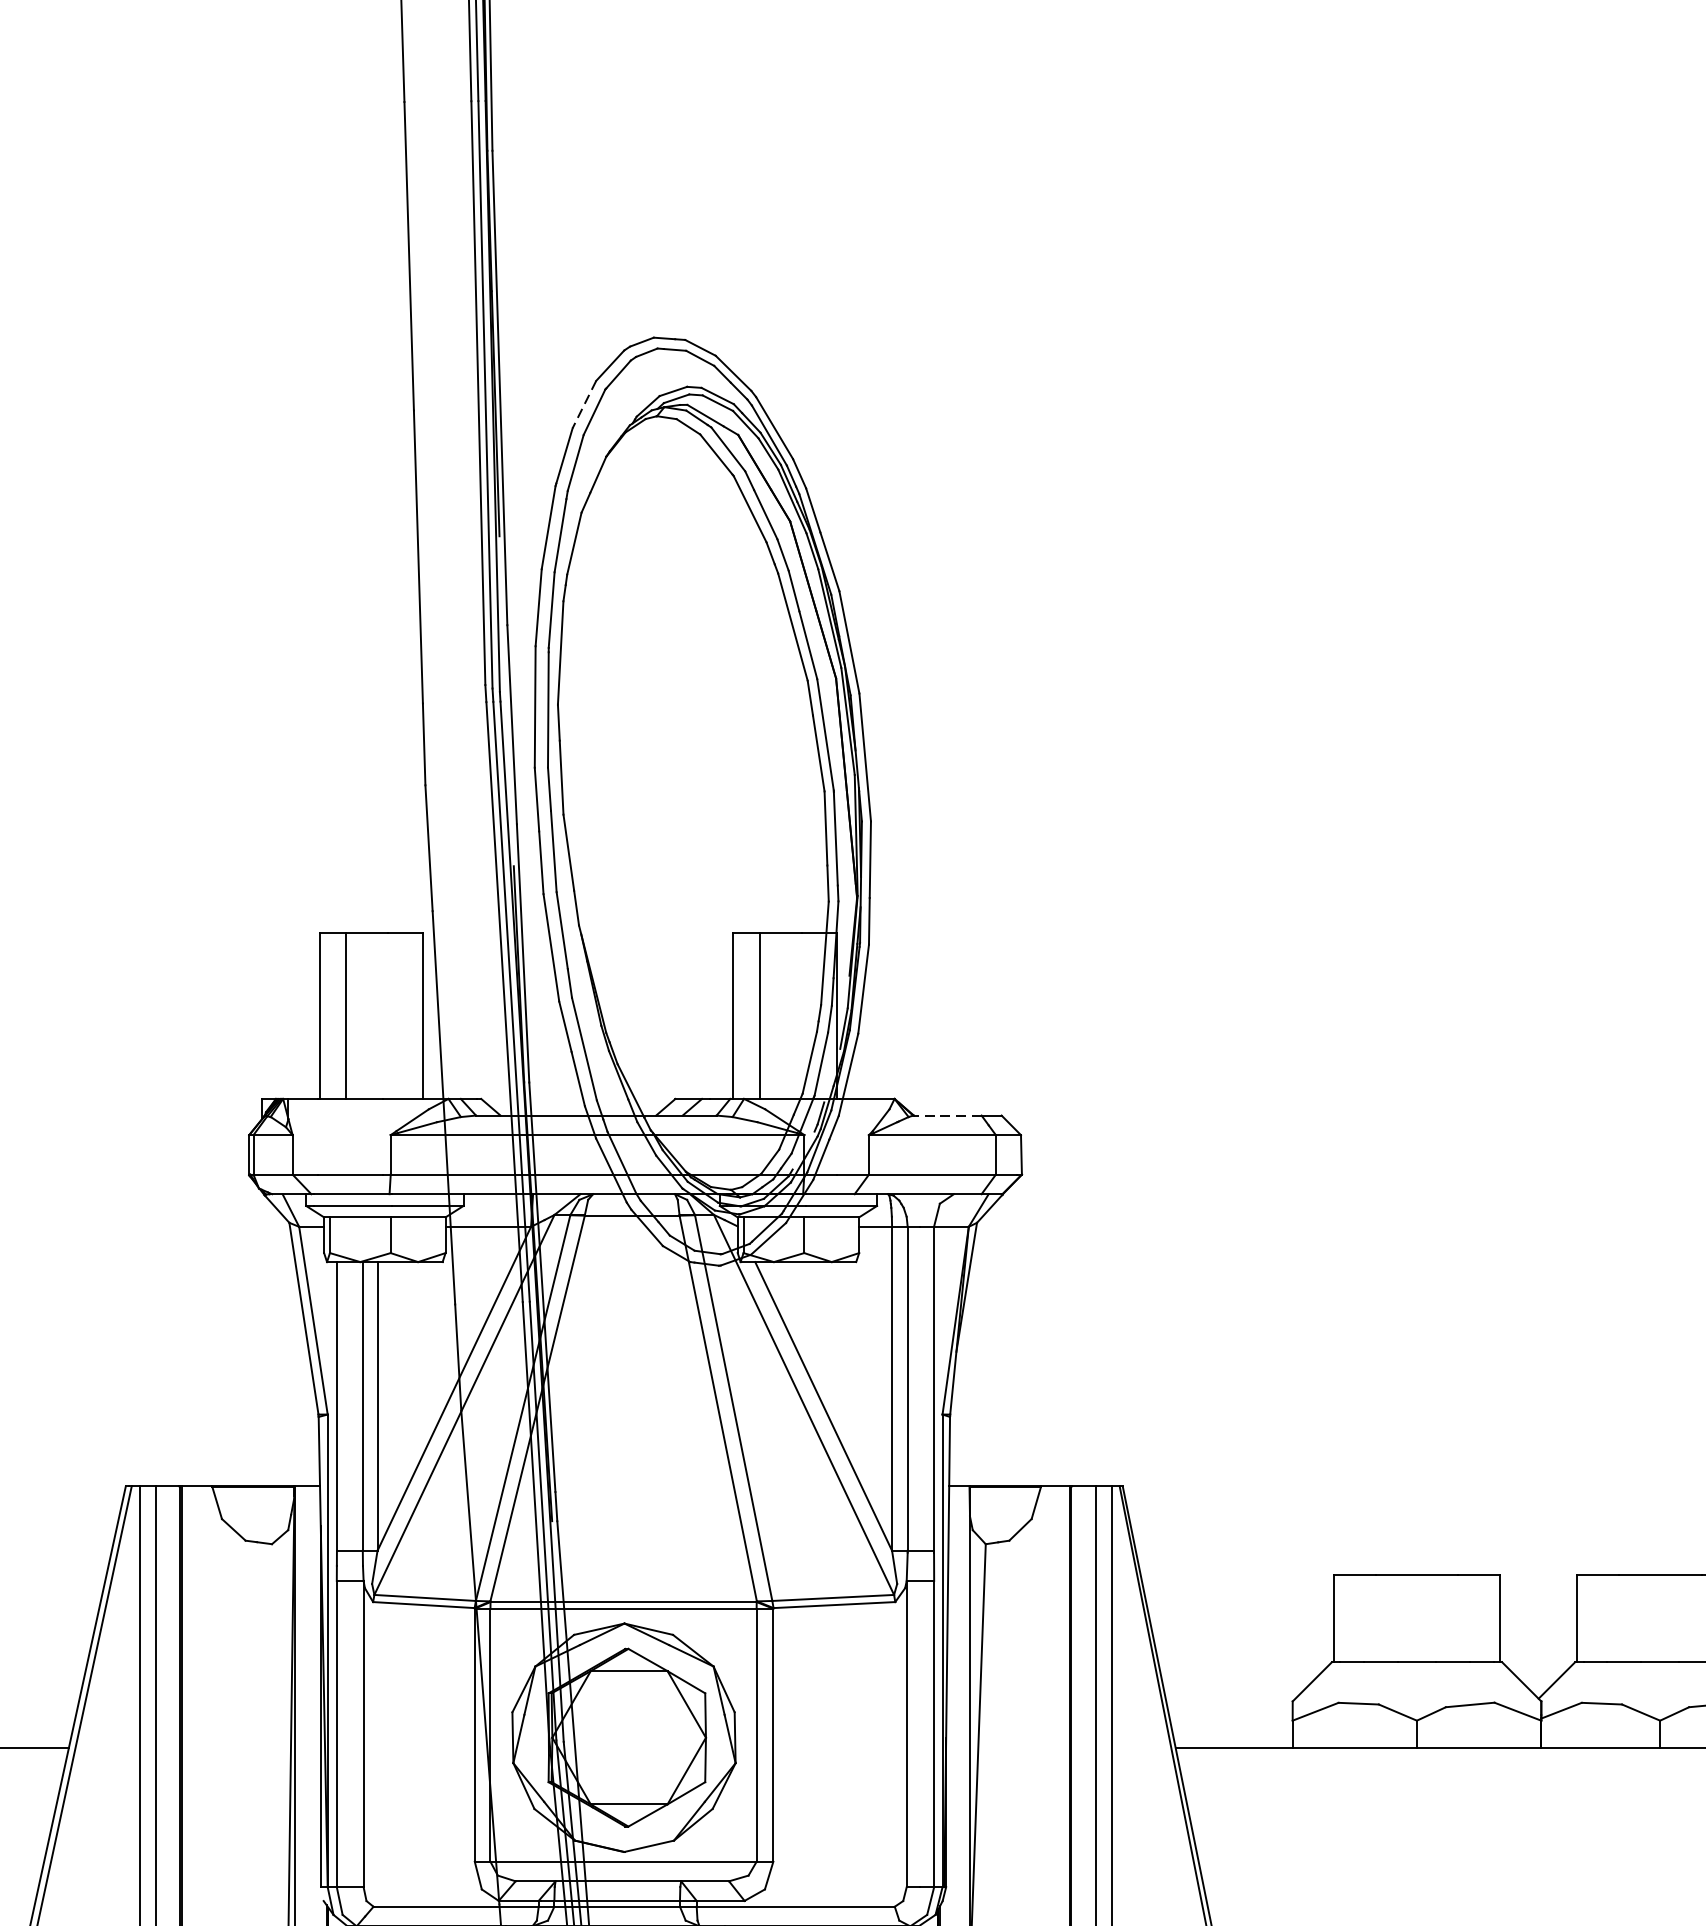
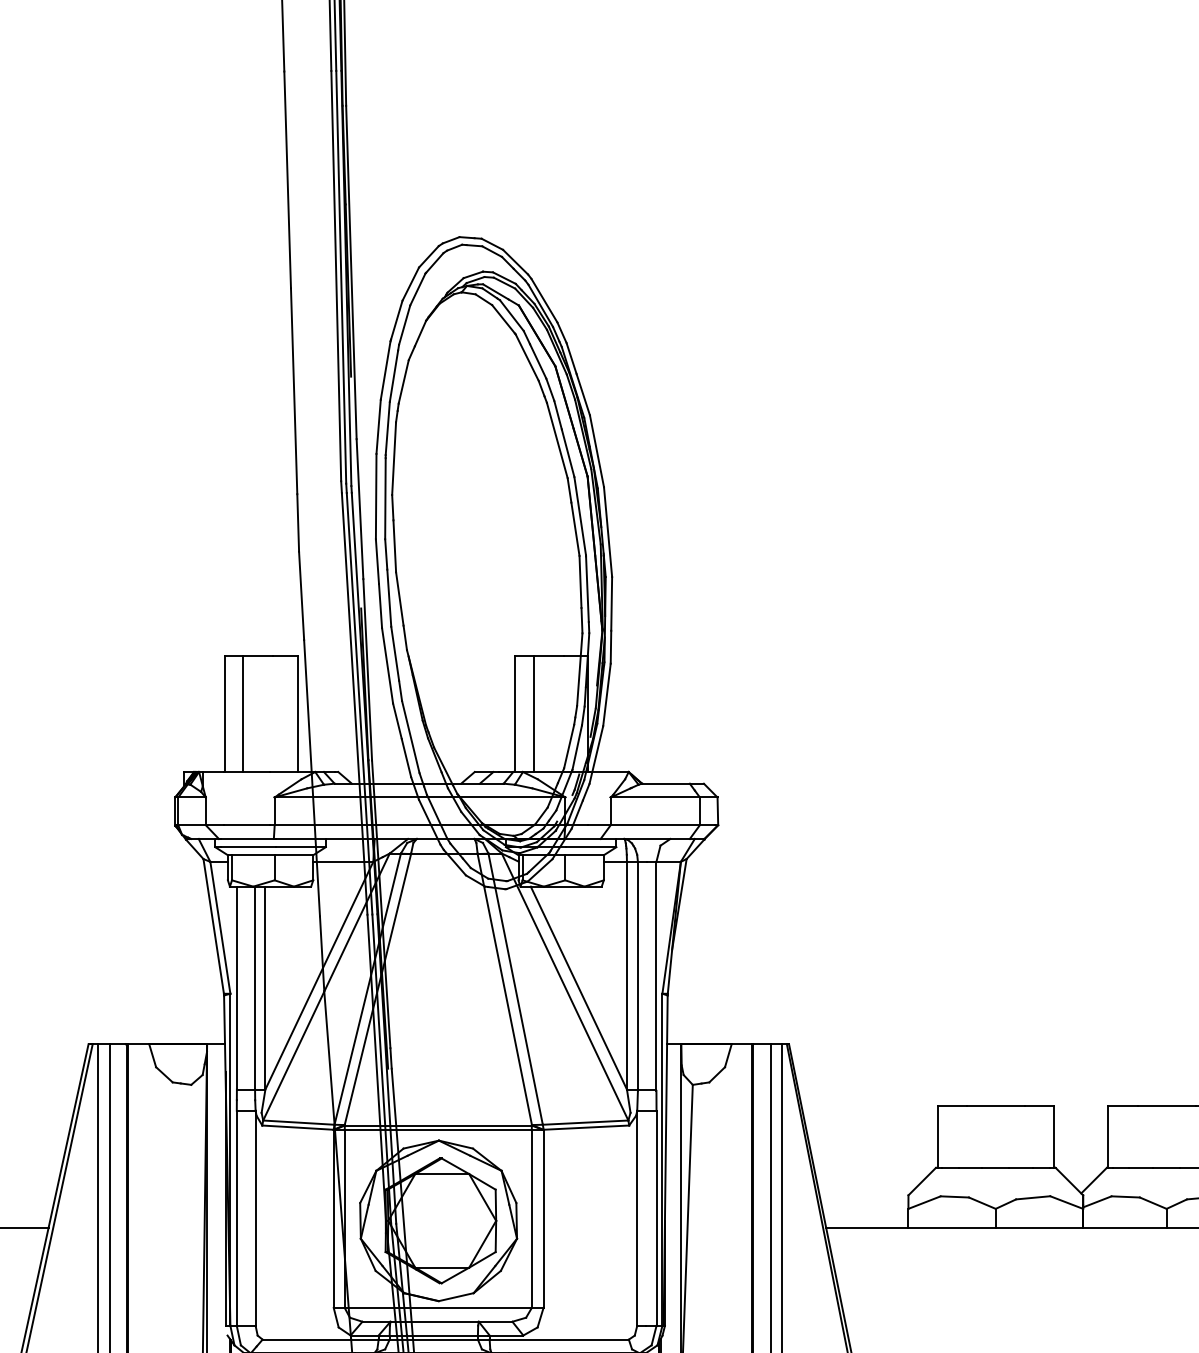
line: (584, 405) -> (410, 284), dashed -> solid
line: (948, 1115) -> (666, 783), dashed -> solid

